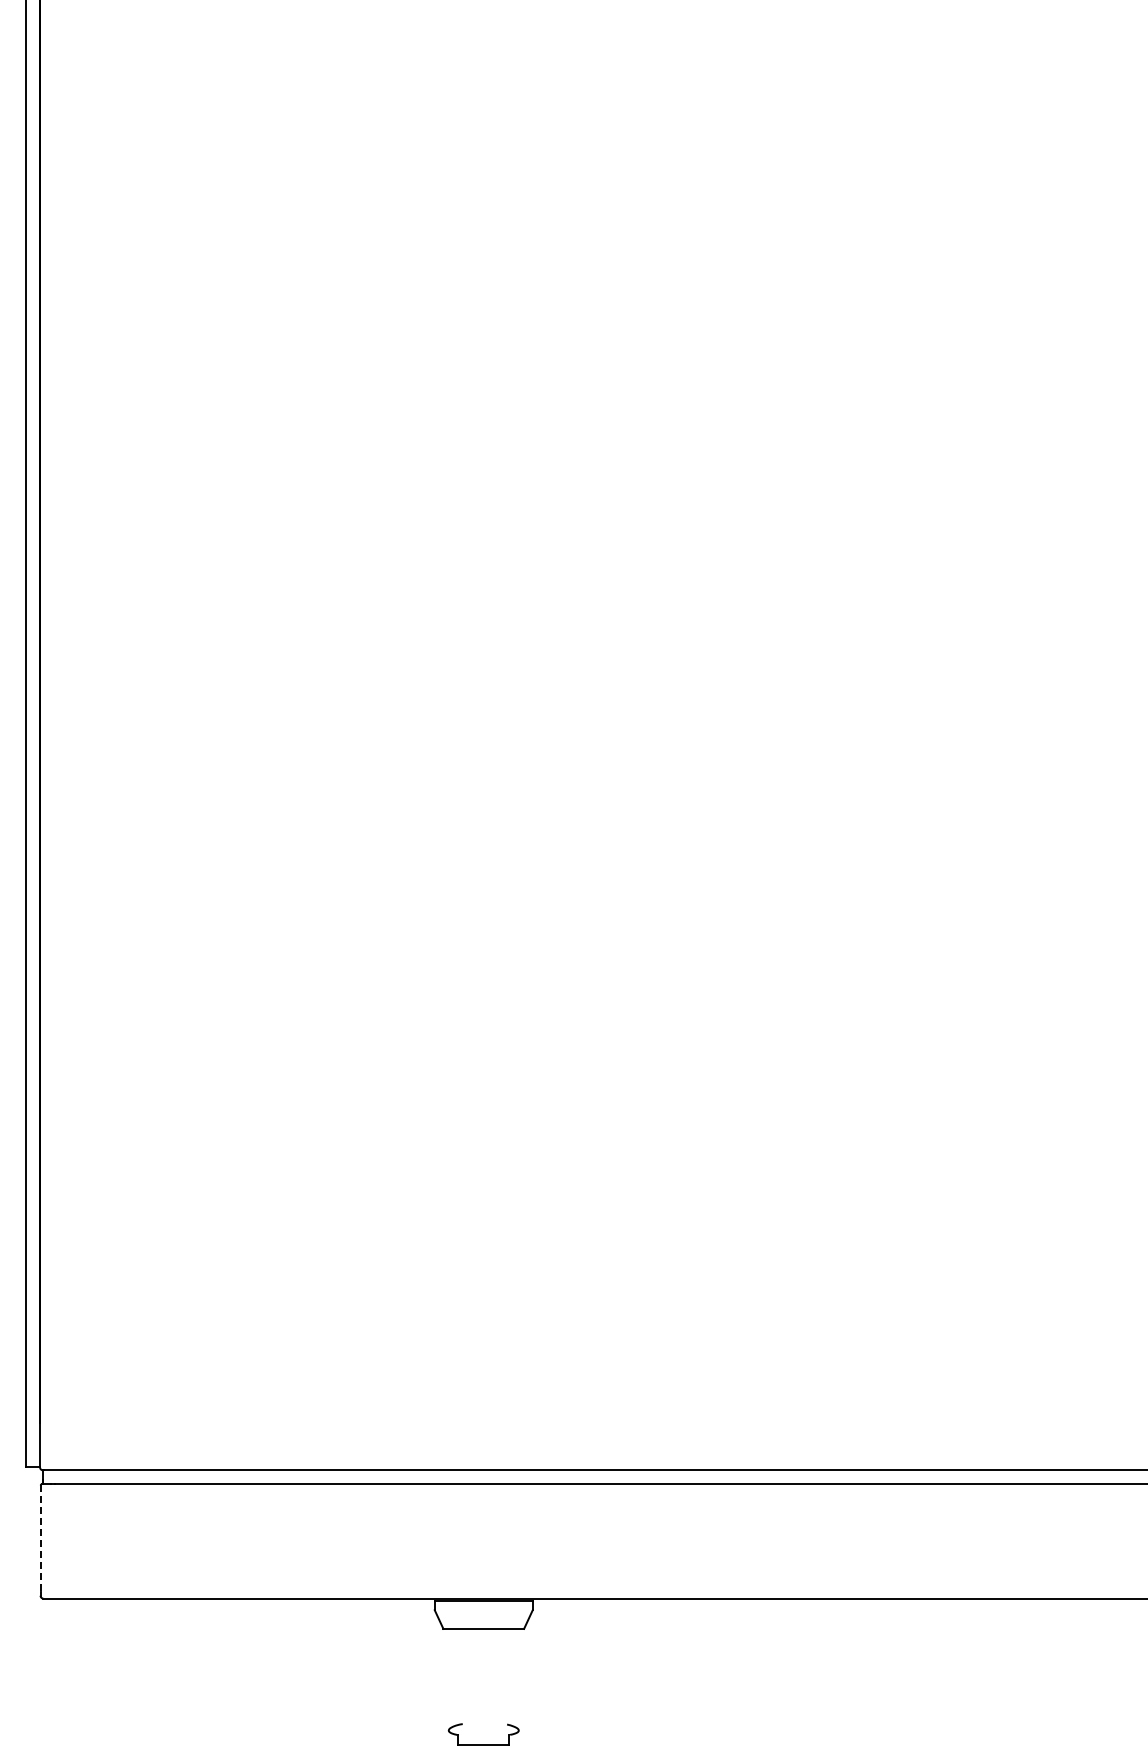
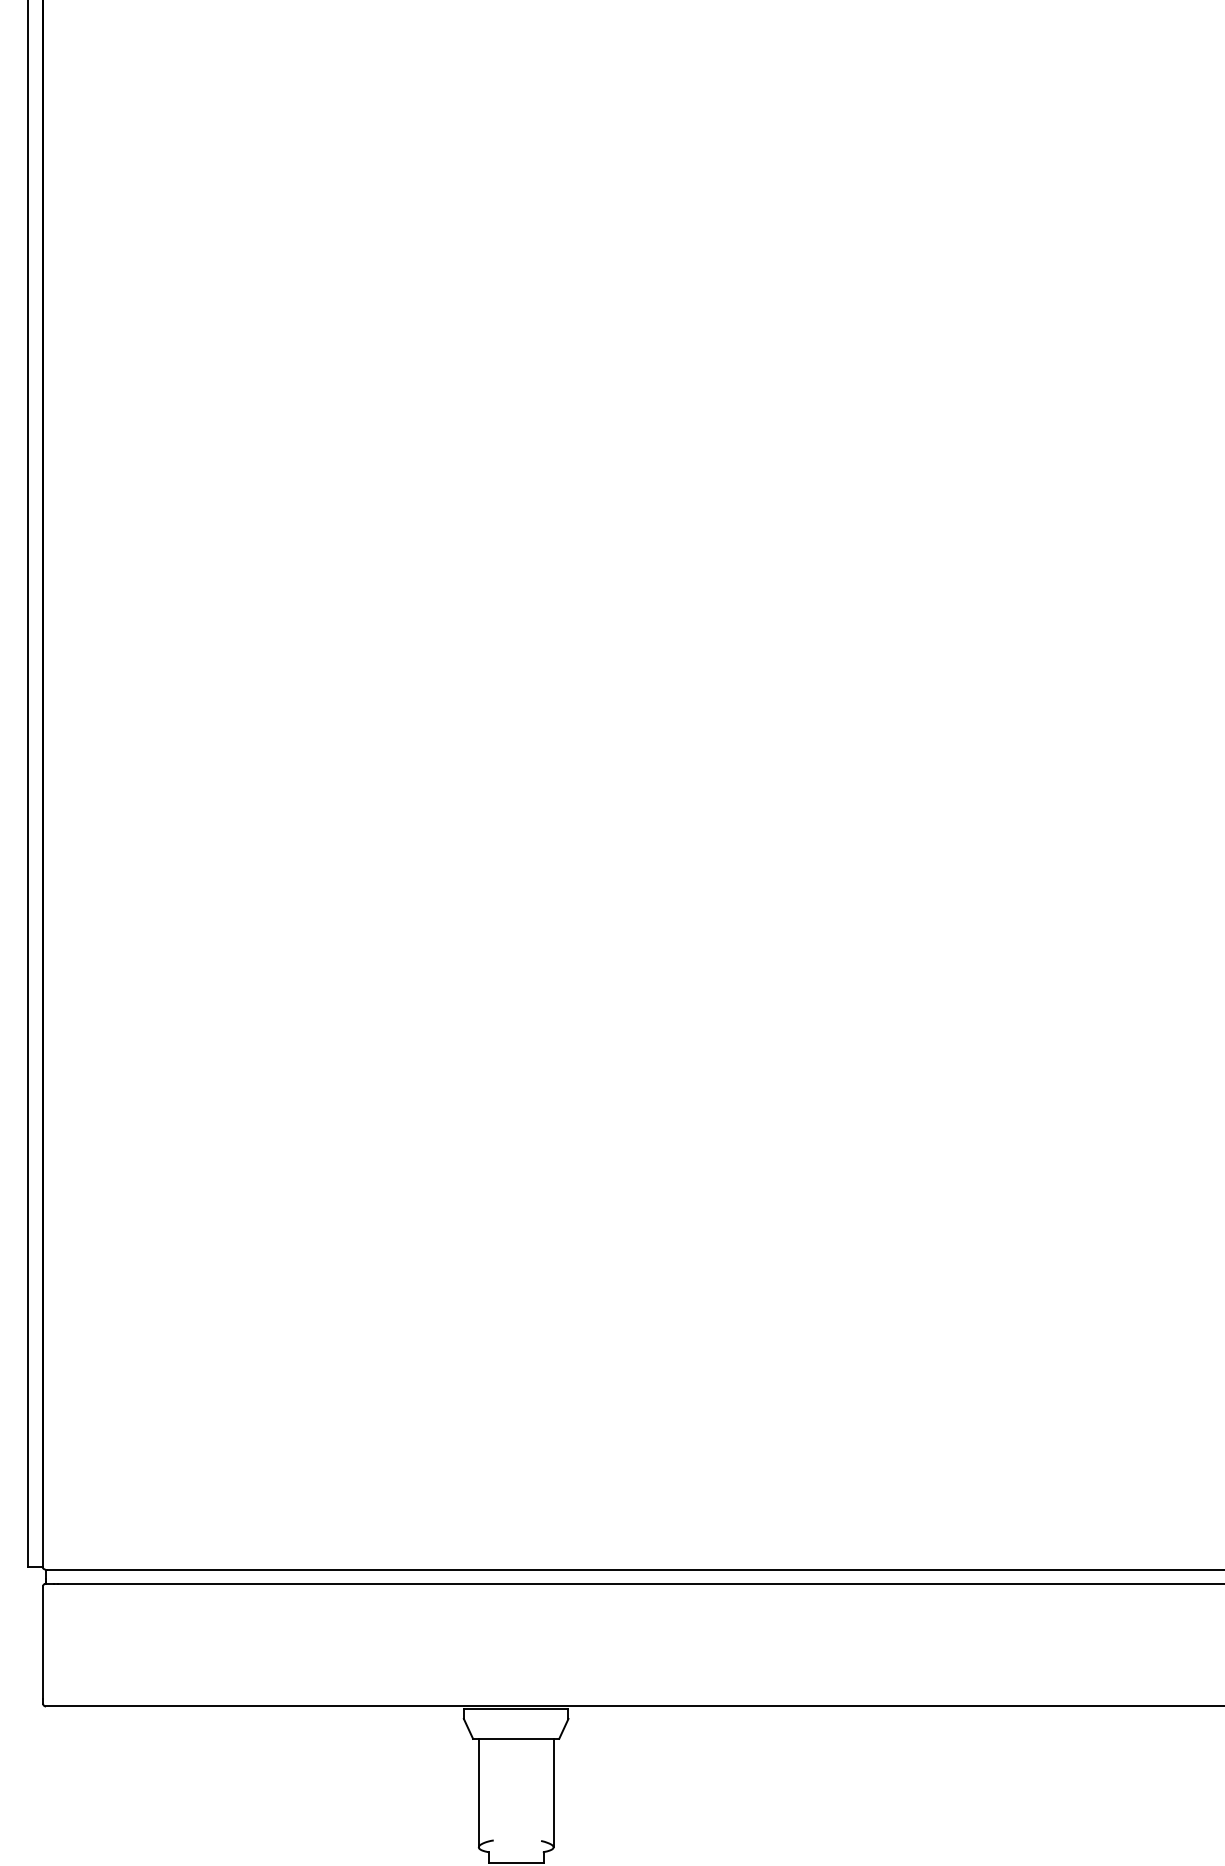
line: (40, 1539) -> (42, 1643), dashed -> solid
line: (448, 1679) -> (478, 1792), added
line: (518, 1679) -> (553, 1792), added

